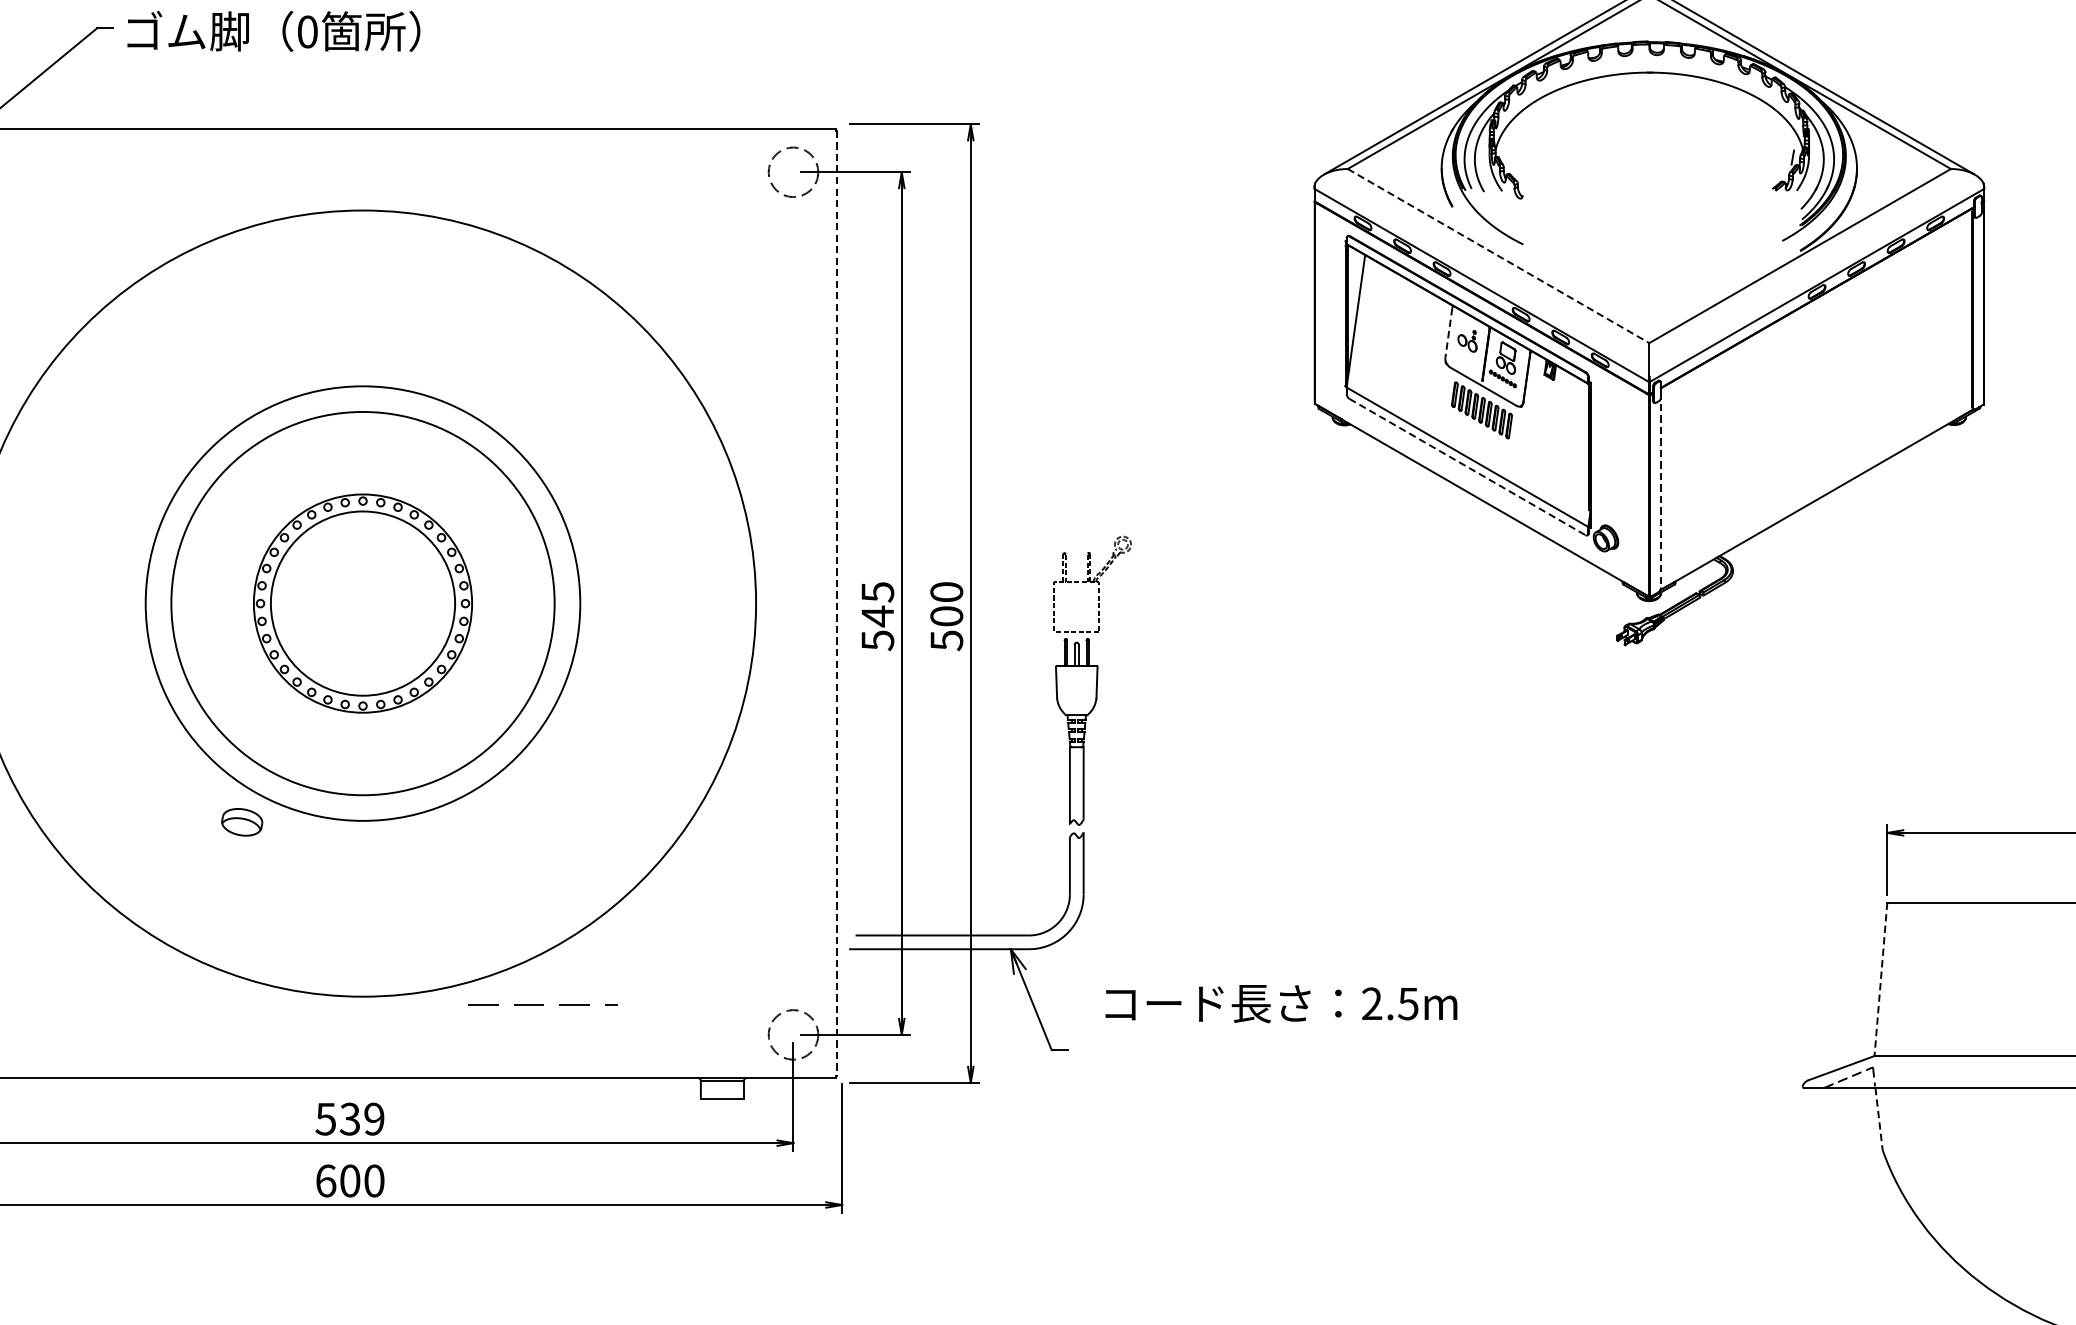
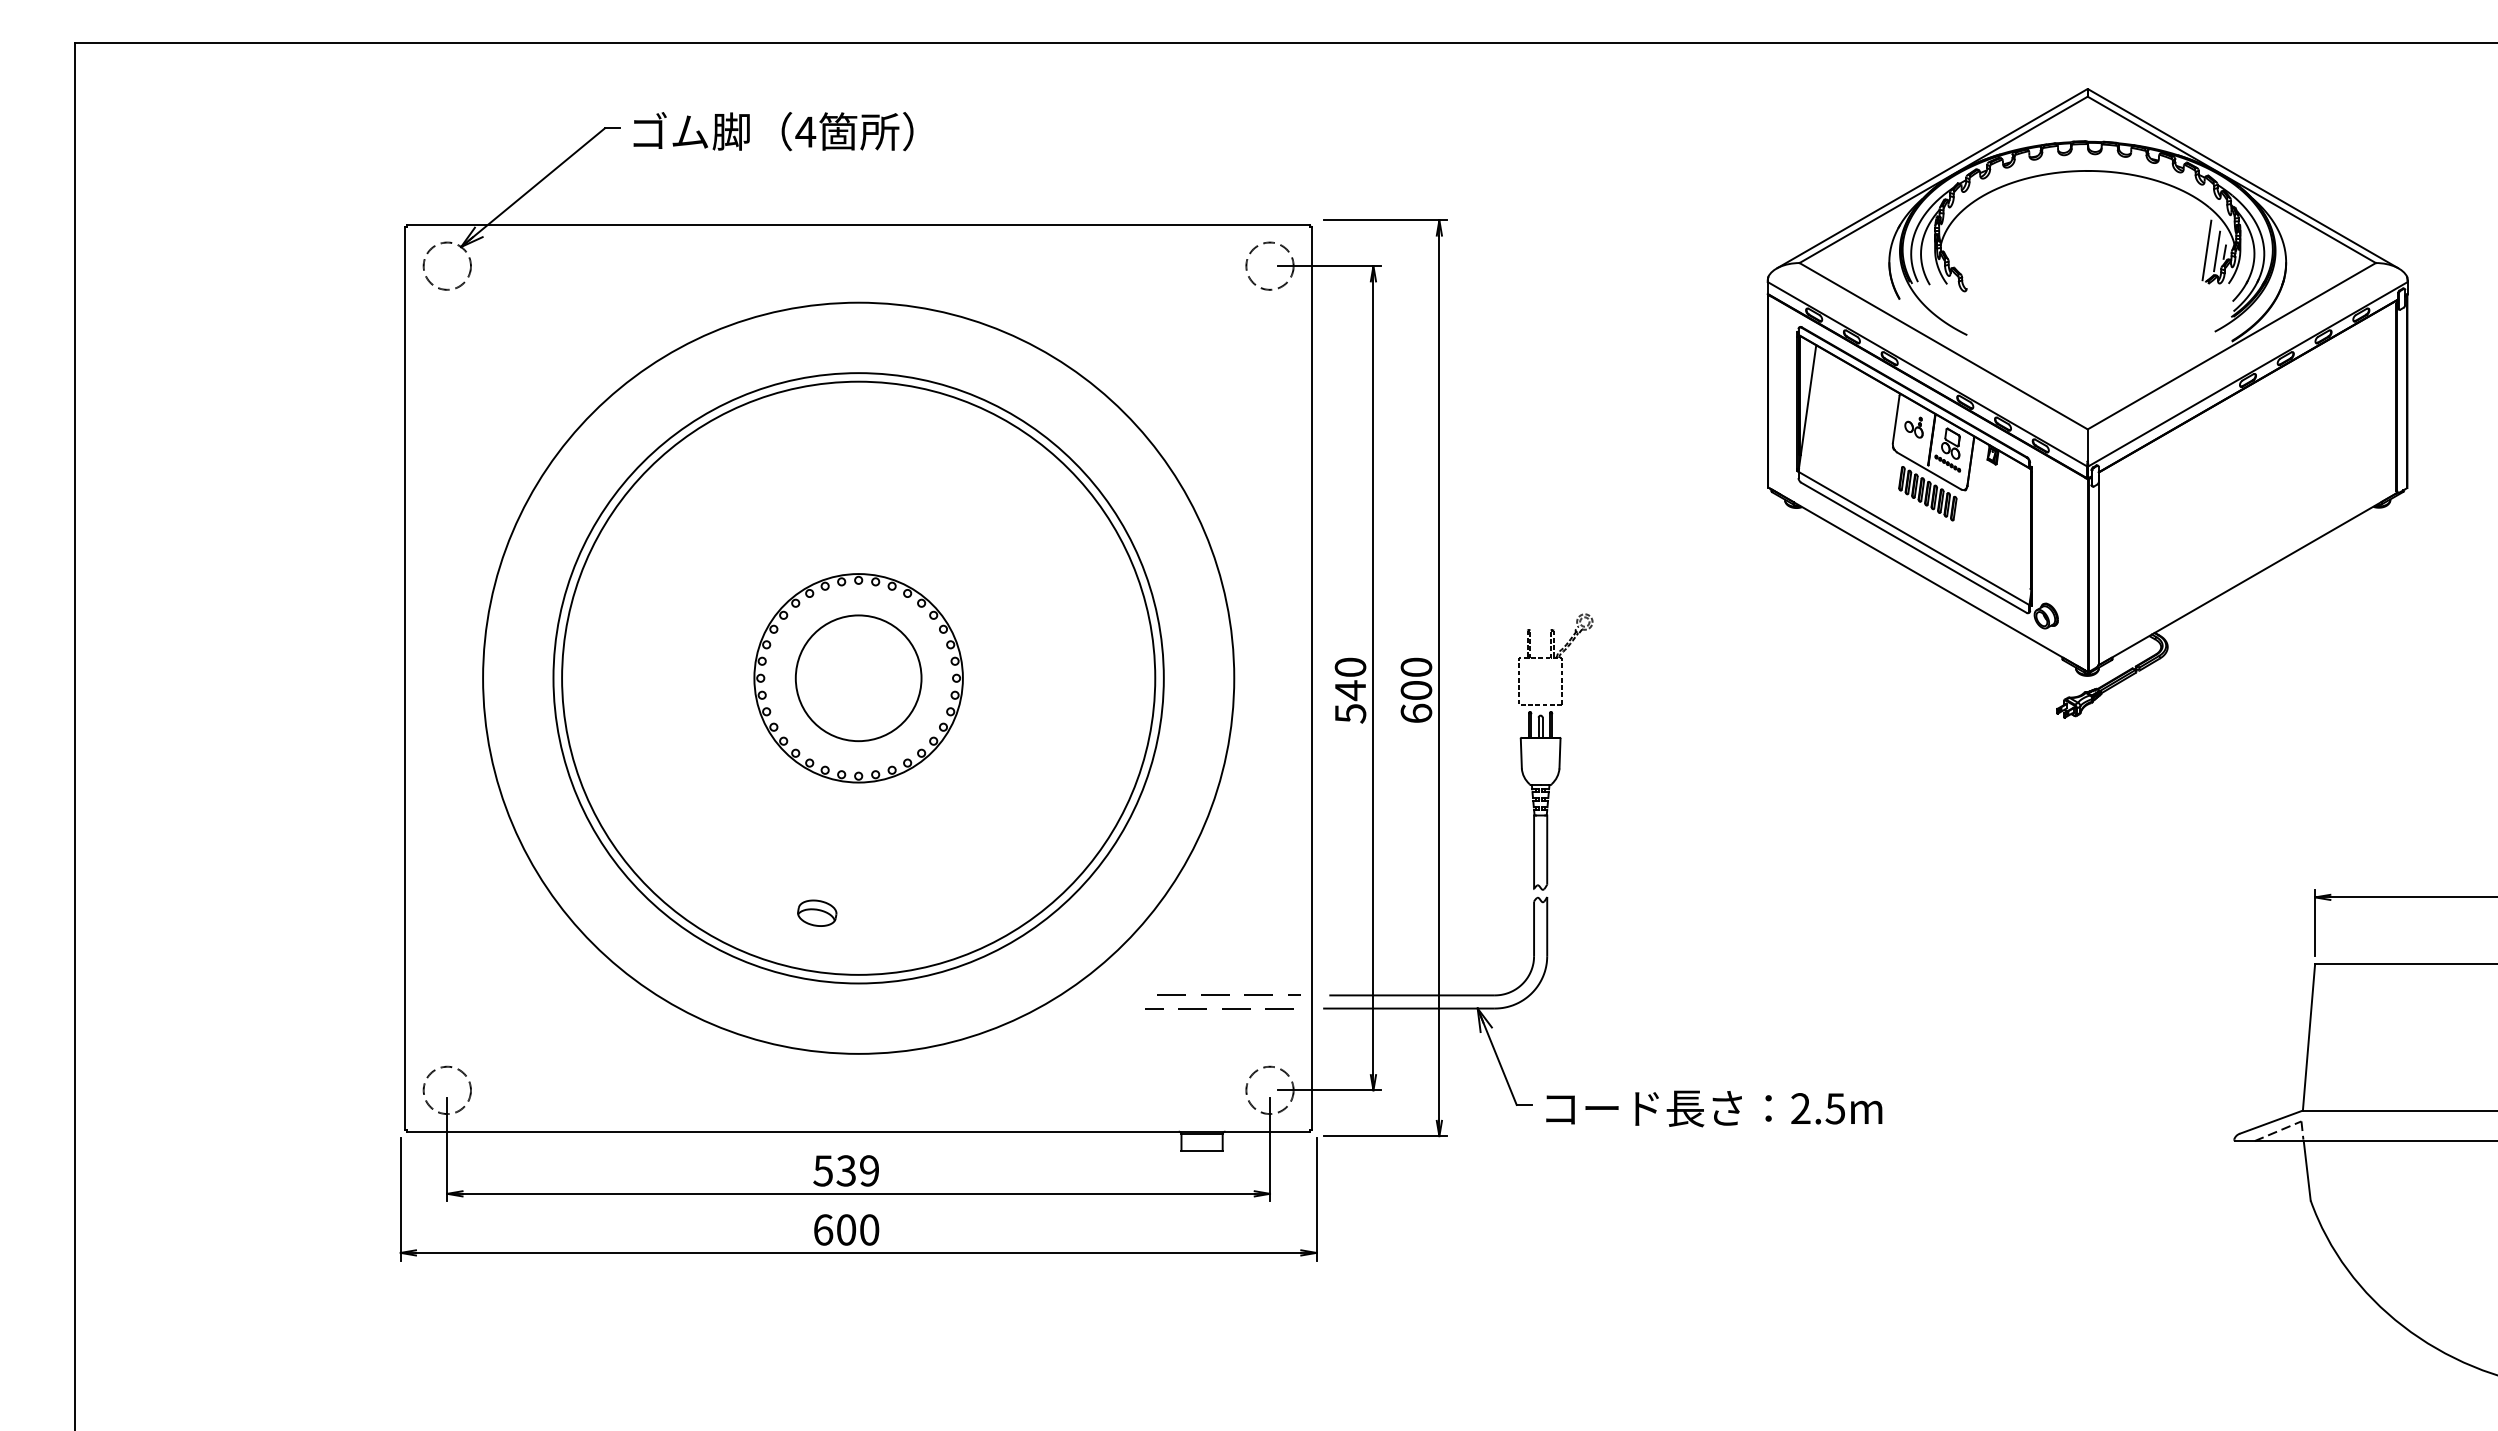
text: (307, 31) -> (805, 131), 0 -> 4
line: (1773, 155) -> (2206, 250), added
line: (1785, 156) -> (2217, 251), added
line: (1499, 256) -> (1944, 346), dashed -> solid
line: (1449, 332) -> (1896, 419), dashed -> solid
line: (1468, 467) -> (1914, 548), dashed -> solid
line: (1661, 490) -> (2099, 570), dashed -> solid
text: (877, 592) -> (1350, 667), 545 -> 540
circle: (362, 602) -> (858, 677), size x1.43
circle: (362, 603) -> (858, 678), size x0.71
circle: (362, 603) -> (858, 678), size x1.67
line: (836, 603) -> (1311, 678), dashed -> solid
text: (946, 640) -> (1416, 713), 500 -> 600
part: (242, 821) -> (817, 912), moved
line: (743, 949) -> (1222, 1008), added
line: (1881, 979) -> (2309, 1037), dashed -> solid
line: (542, 1003) -> (1228, 994), moved
text: (1281, 1003) -> (1714, 1108), moved
line: (1879, 1118) -> (2307, 1170), dashed -> solid

